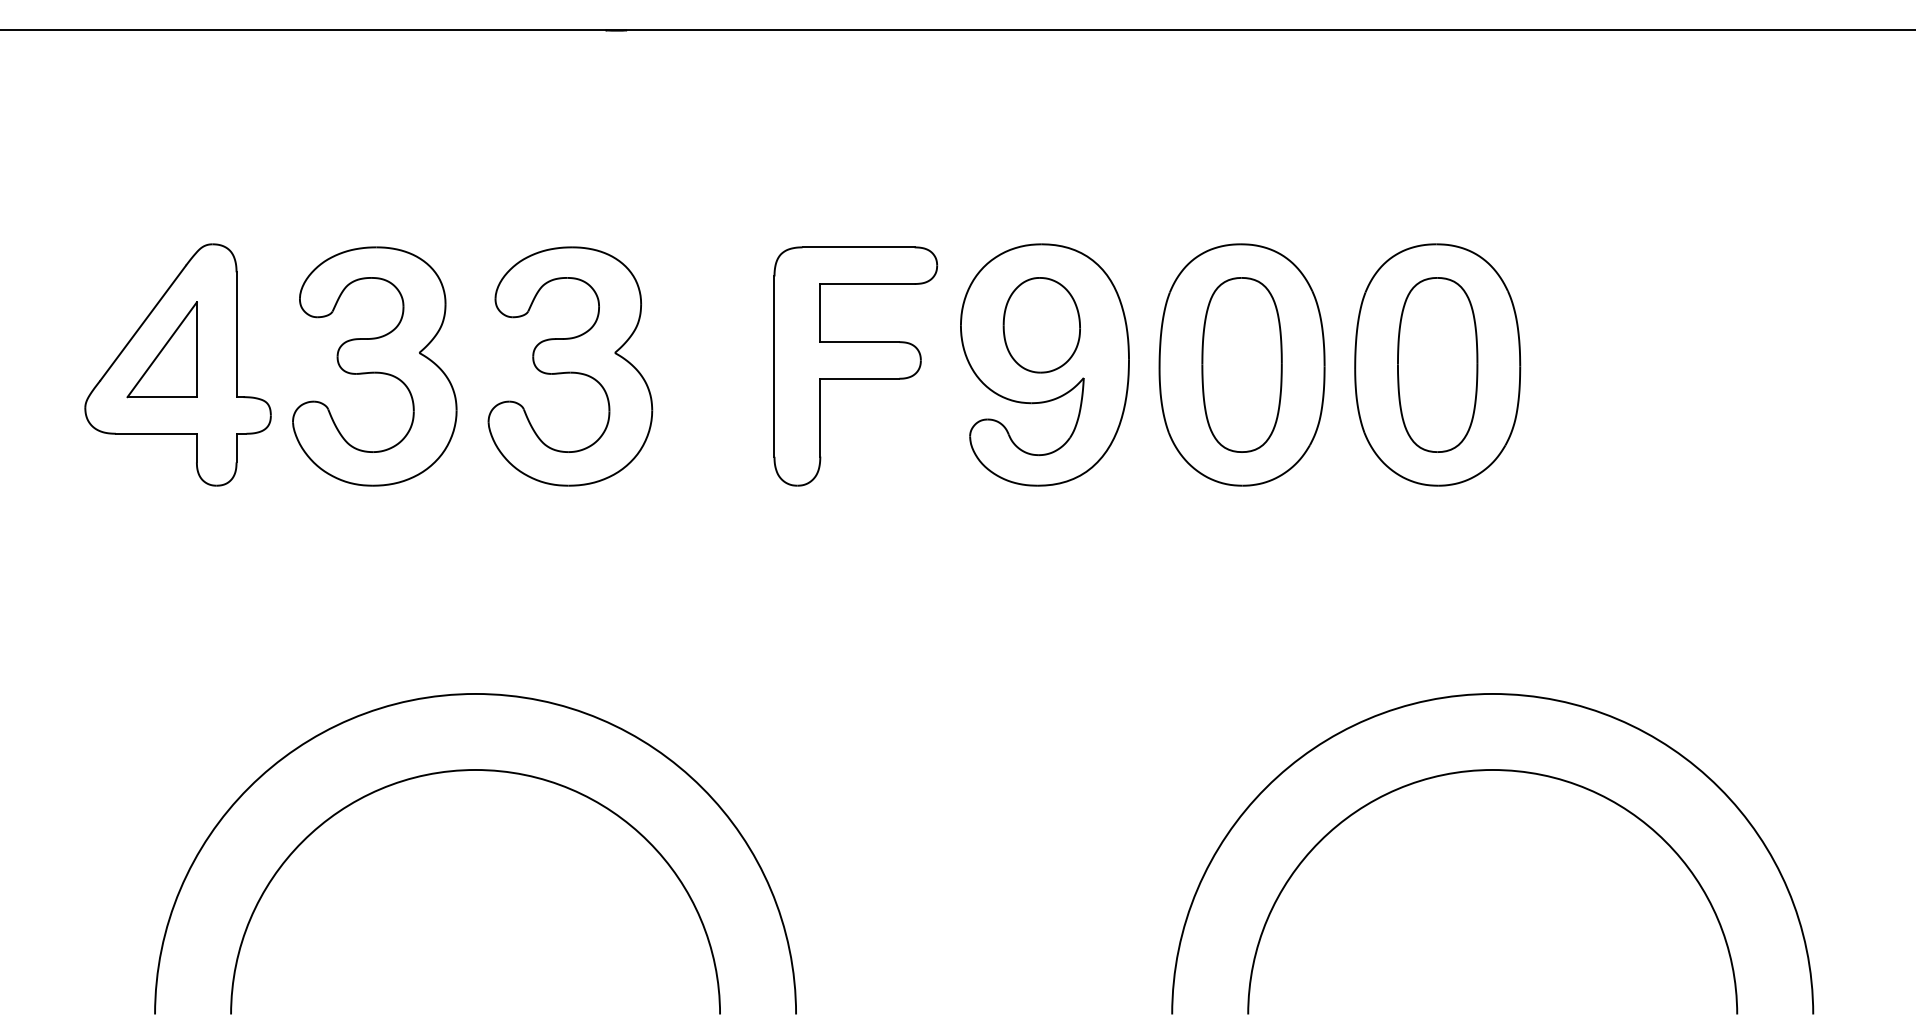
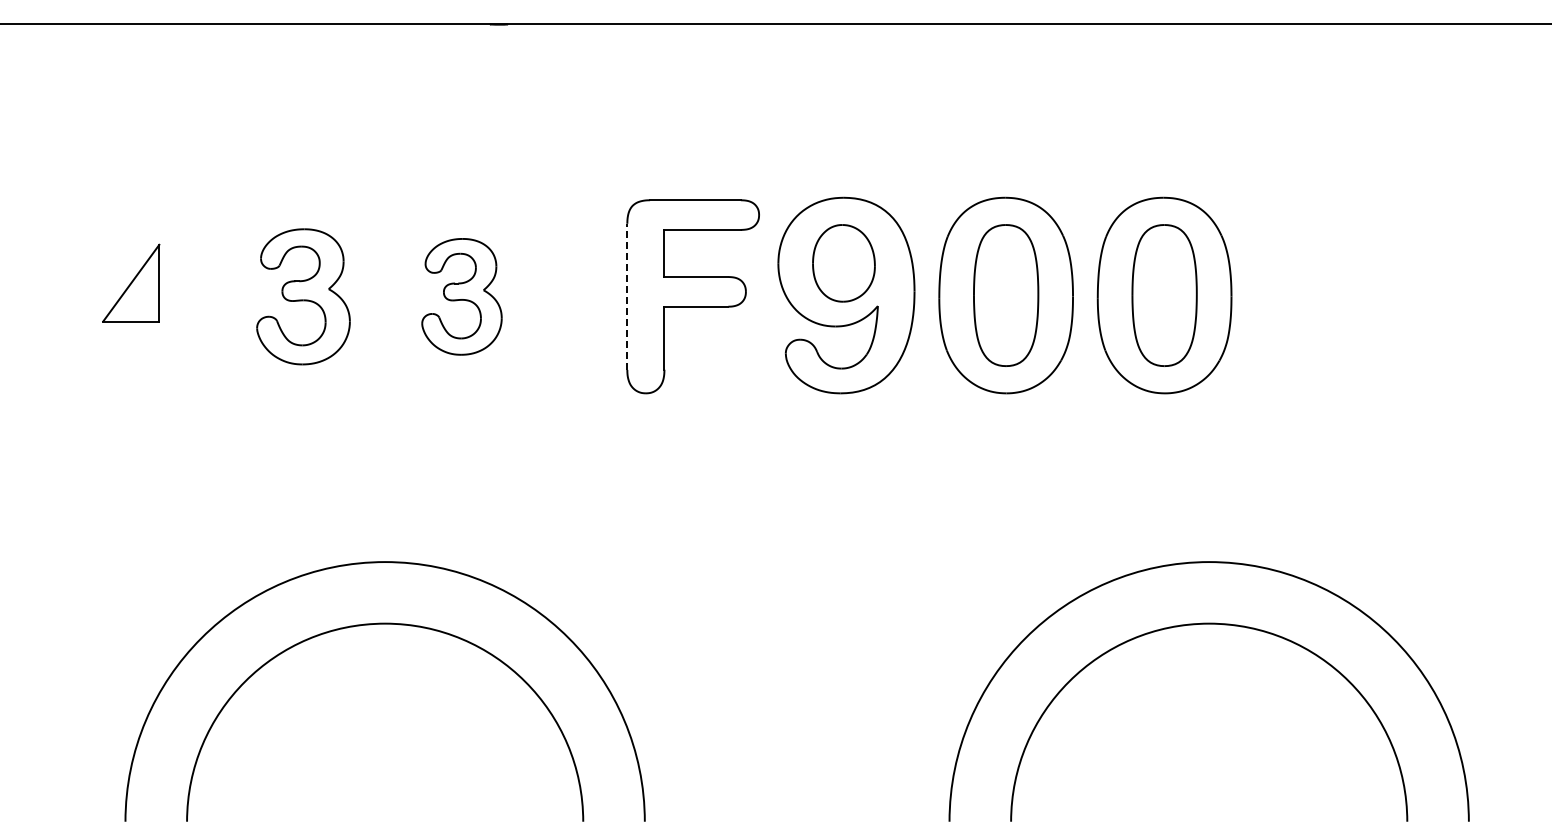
part: (178, 364) -> (144, 295), removed
part: (374, 366) -> (303, 296), size x0.7
part: (569, 366) -> (461, 296), size x0.6
line: (774, 366) -> (627, 296), solid -> dashed

